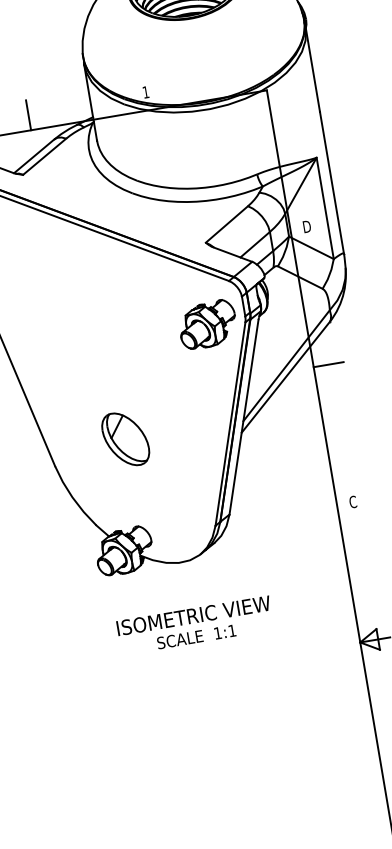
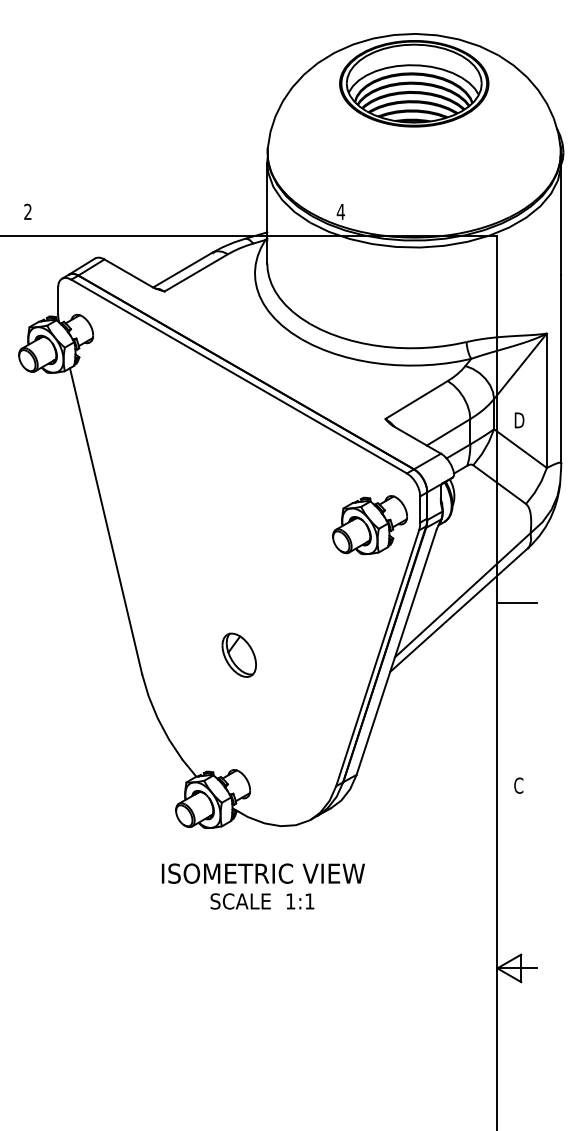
text: (145, 92) -> (340, 211), 1 -> 4
line: (28, 115) -> (184, 215), removed
part: (126, 439) -> (239, 655), size x0.6
text: (195, 625) -> (263, 886), moved

